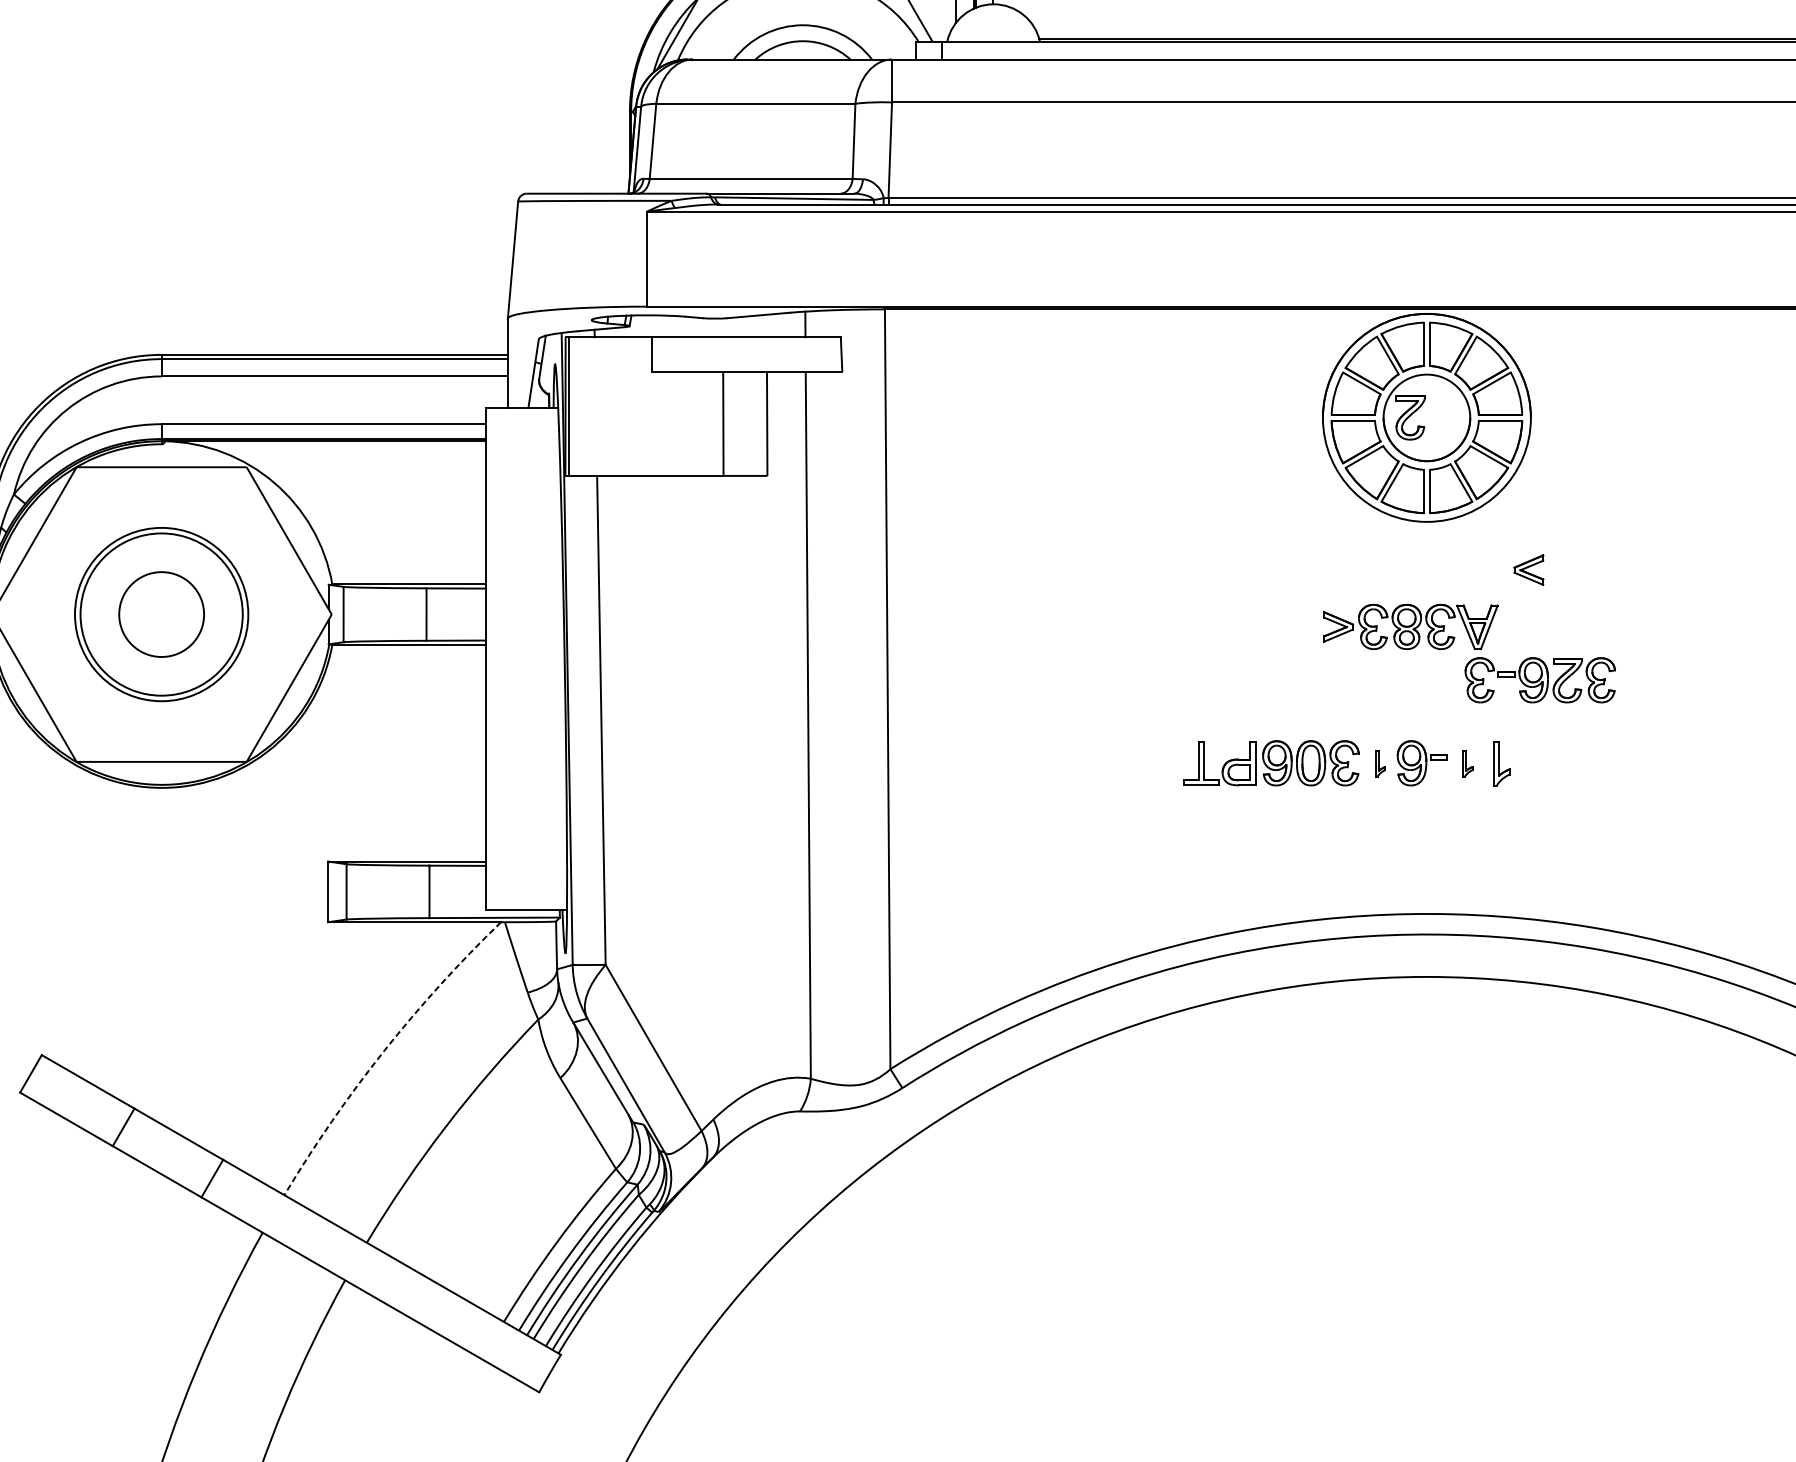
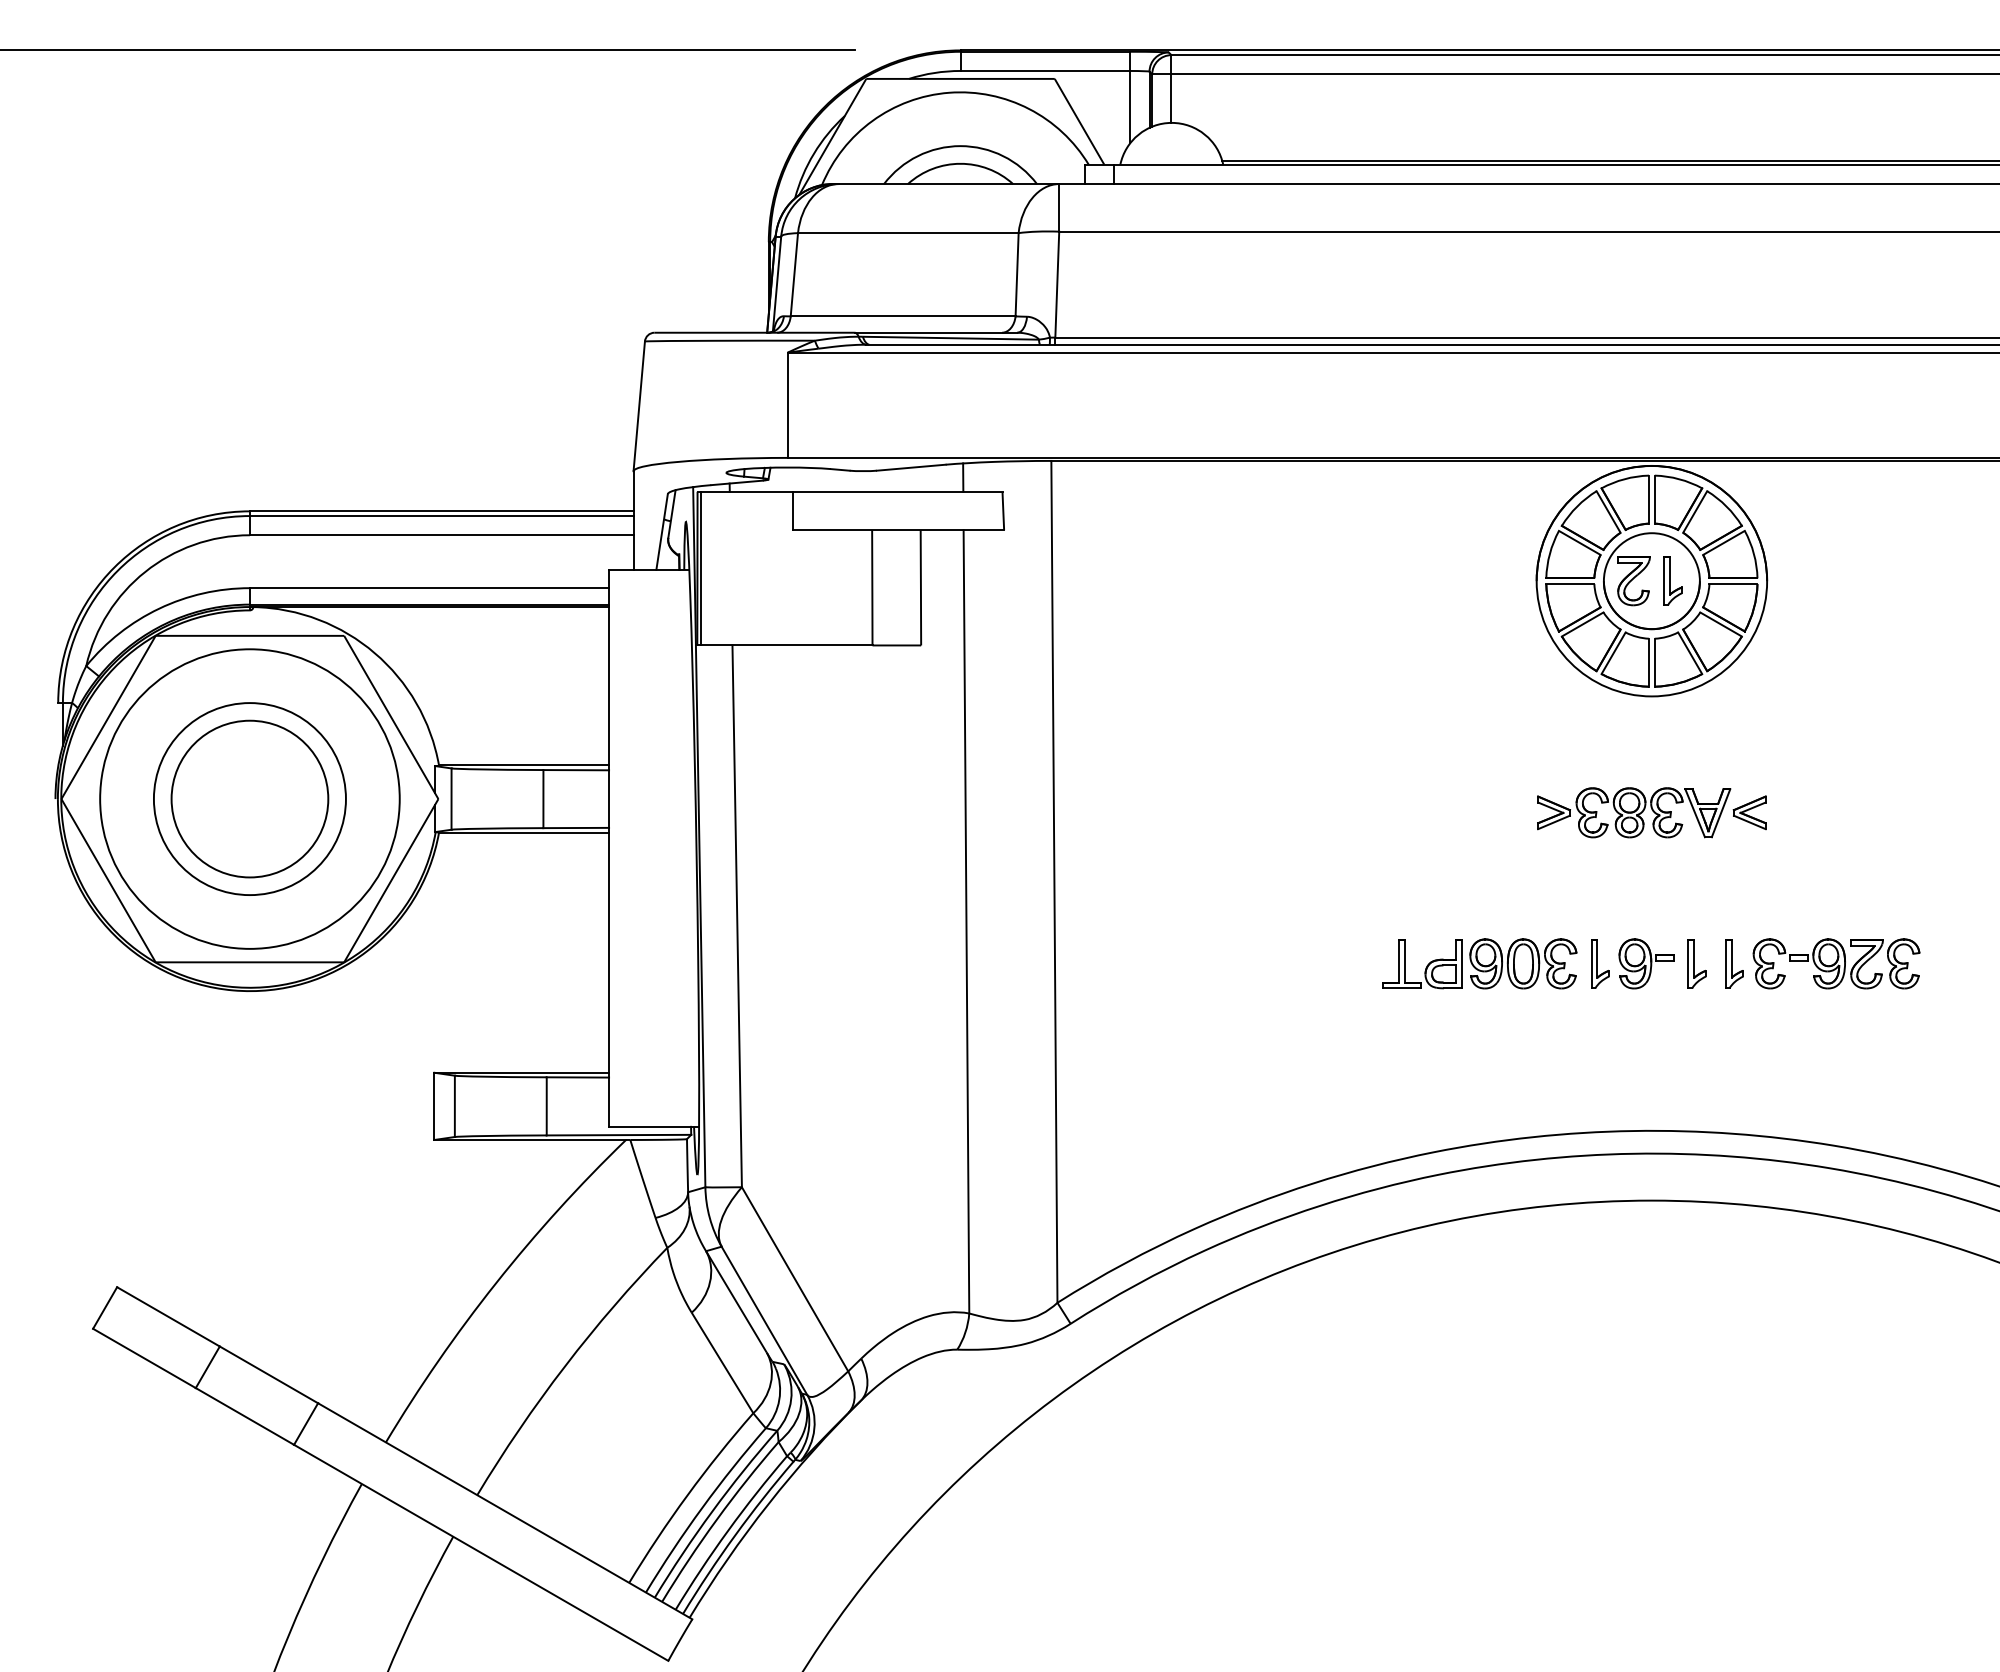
part: (1445, 417) -> (1672, 580), added
part: (1528, 569) -> (1749, 812), moved
circle: (161, 614) -> (249, 798), size x1.67
circle: (161, 614) -> (249, 798), size x1.67
part: (1540, 679) -> (1836, 963), moved
part: (1380, 762) -> (1600, 963), size x1.67
part: (1467, 762) -> (1696, 963), size x1.67
arc: (384, 1051) -> (496, 1283), dashed -> solid

